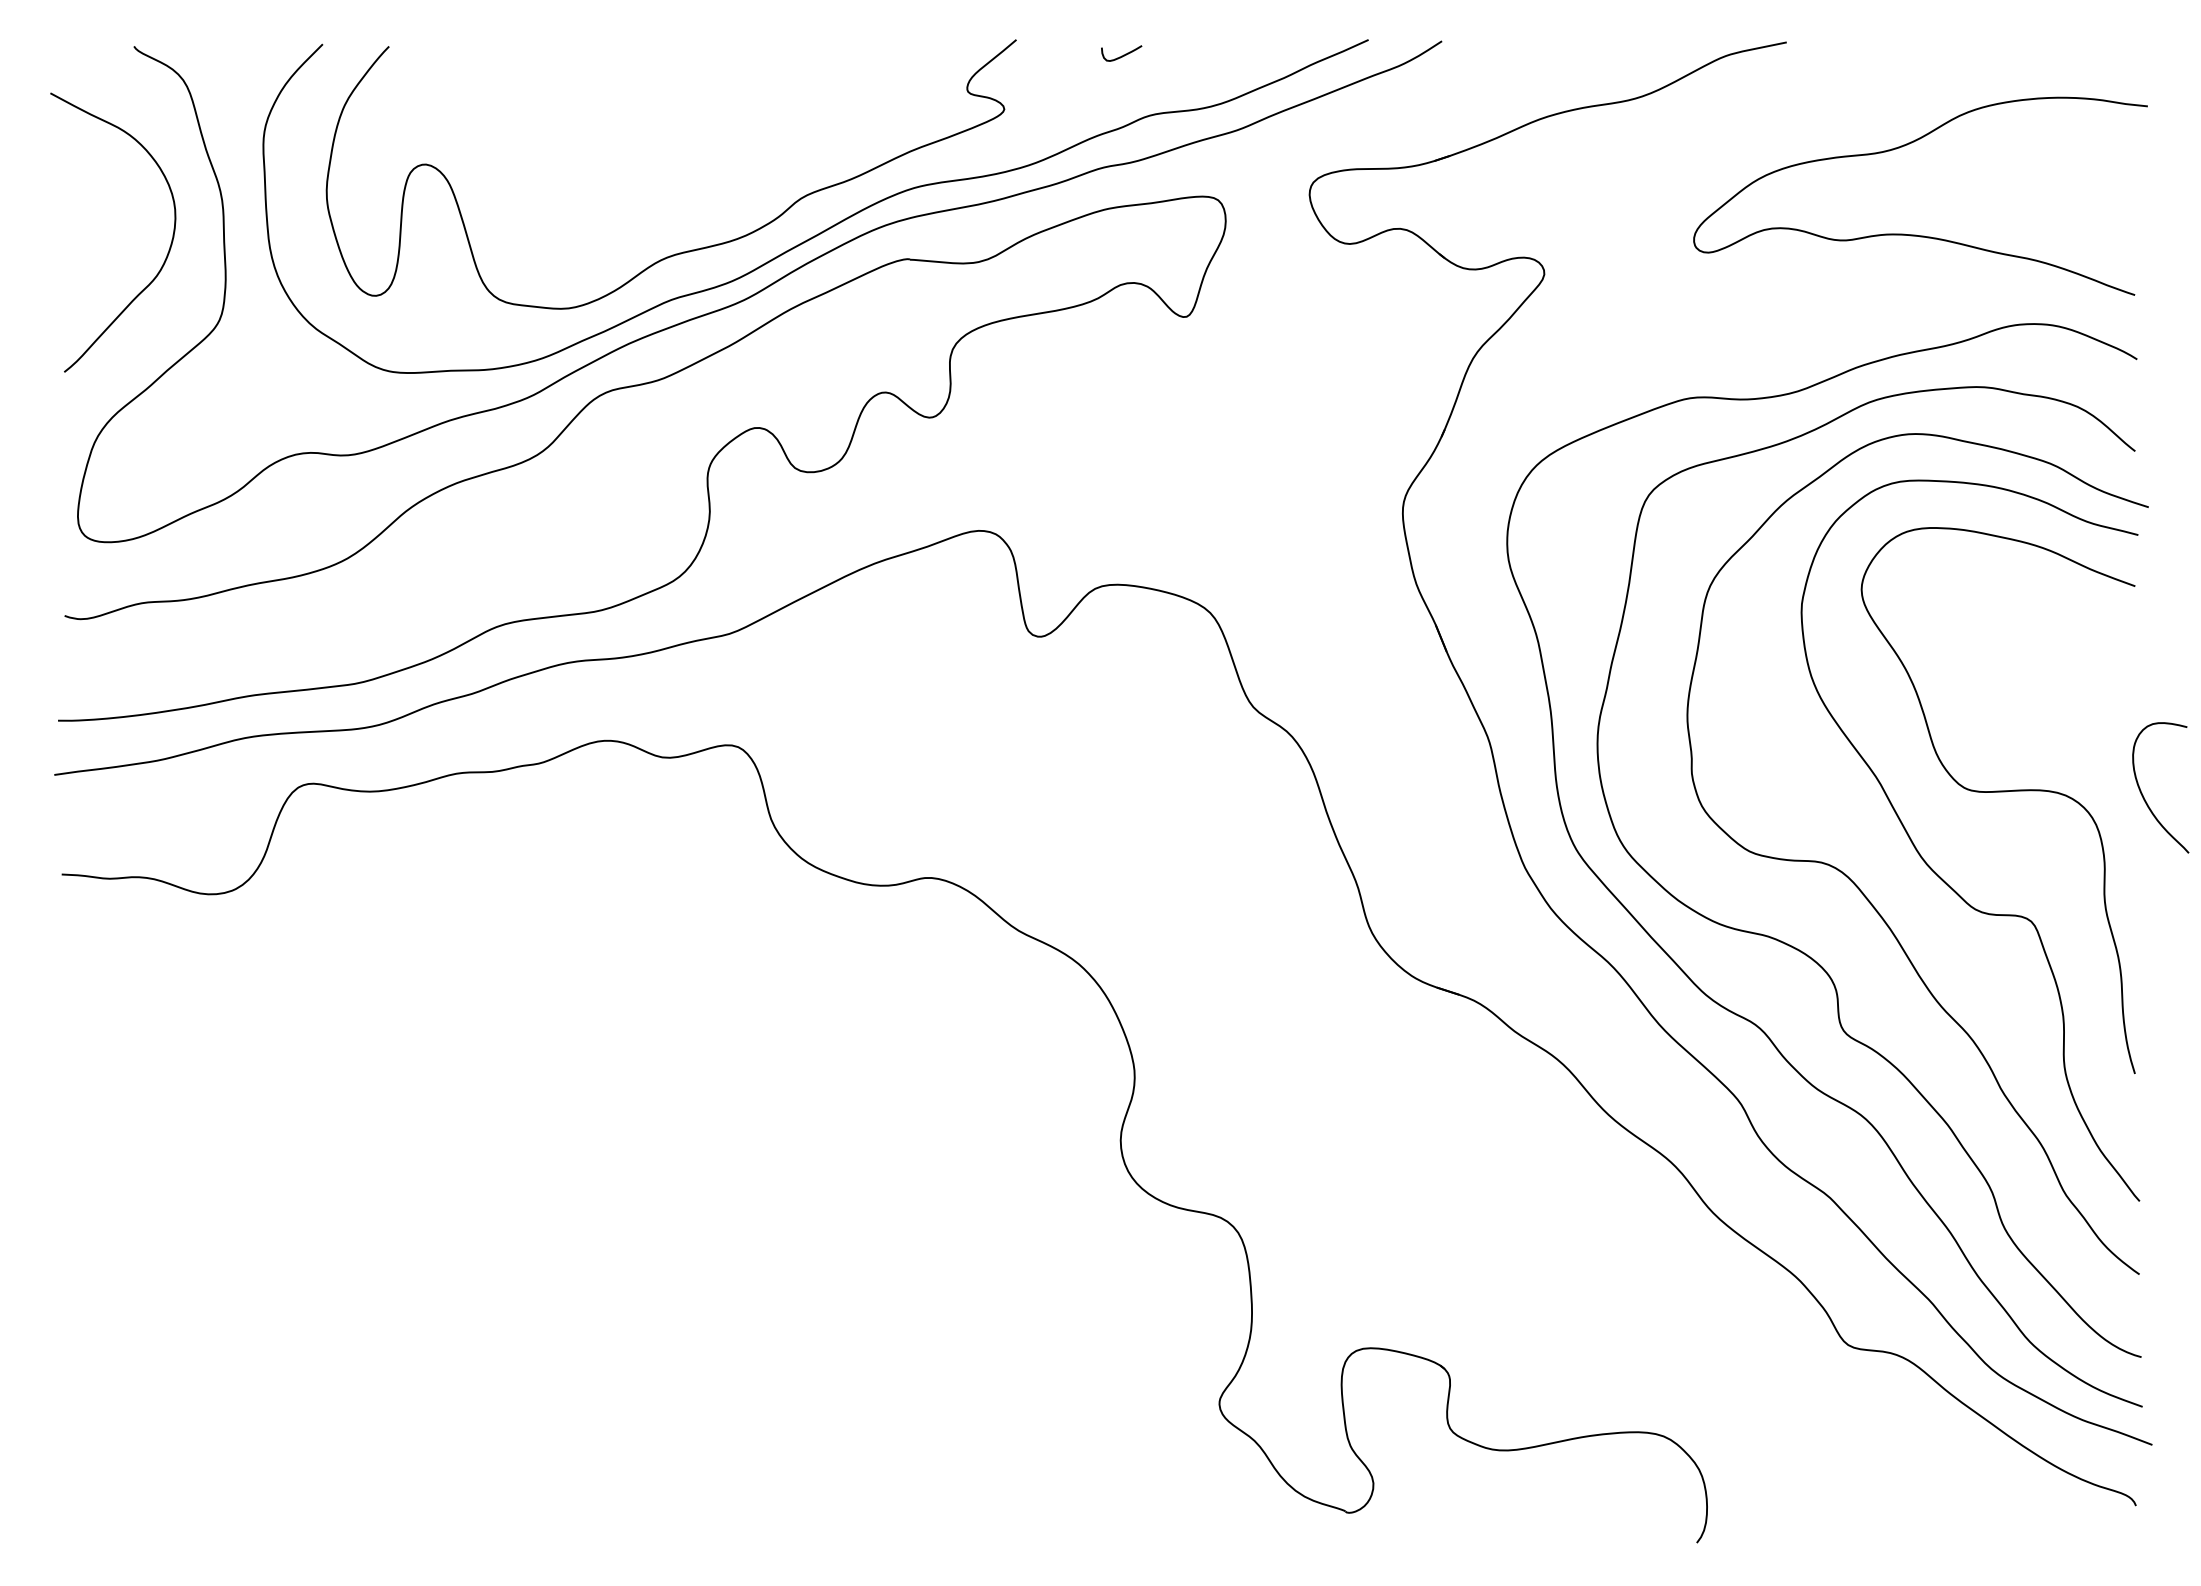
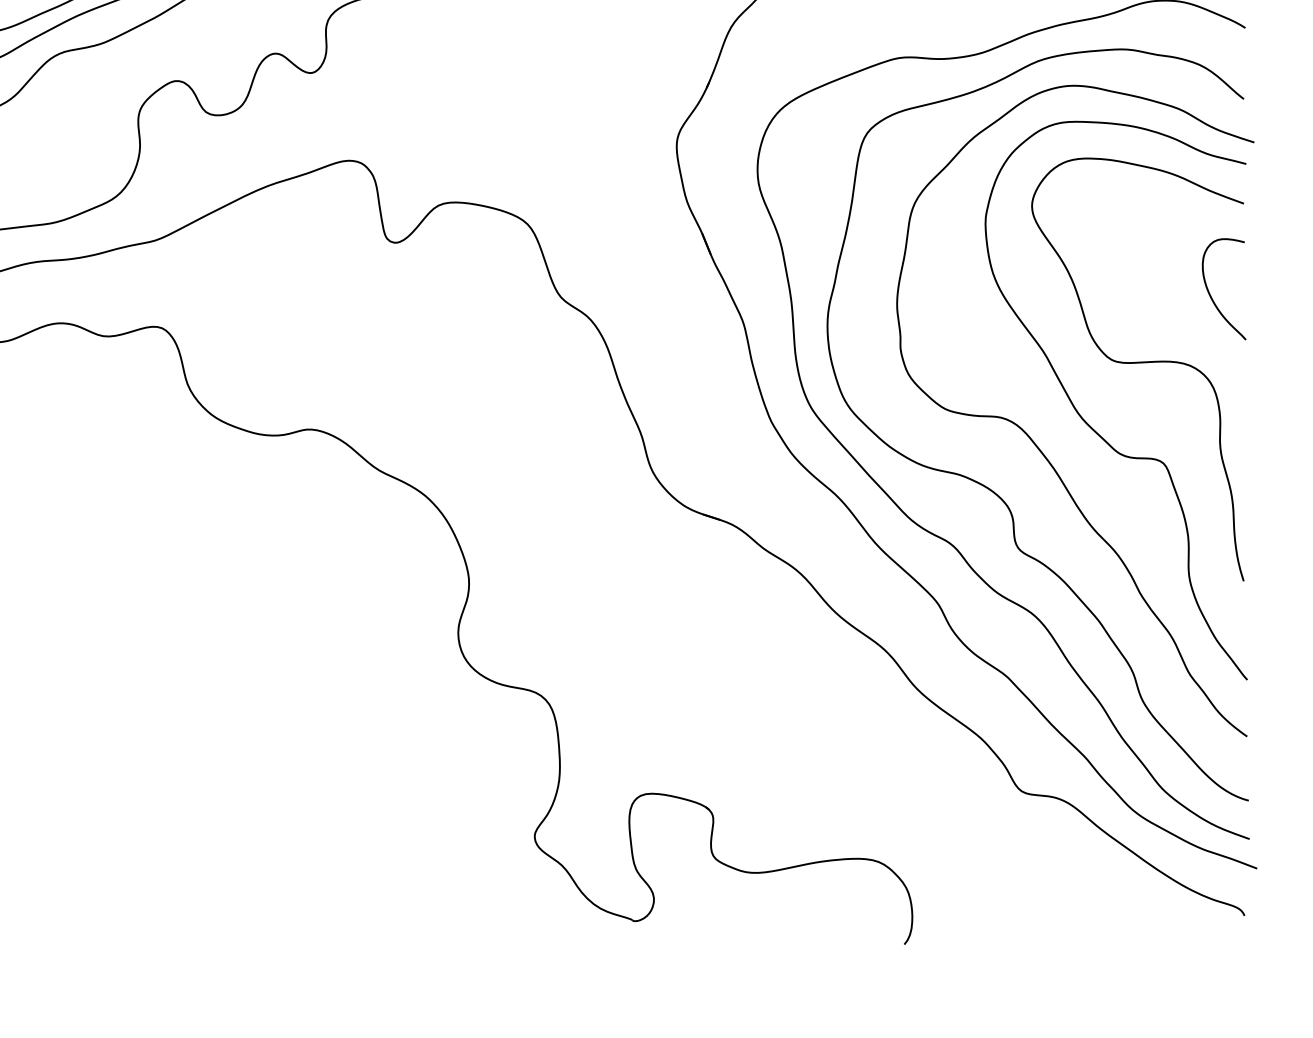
curve: (2143, 795) -> (1210, 295), moved

